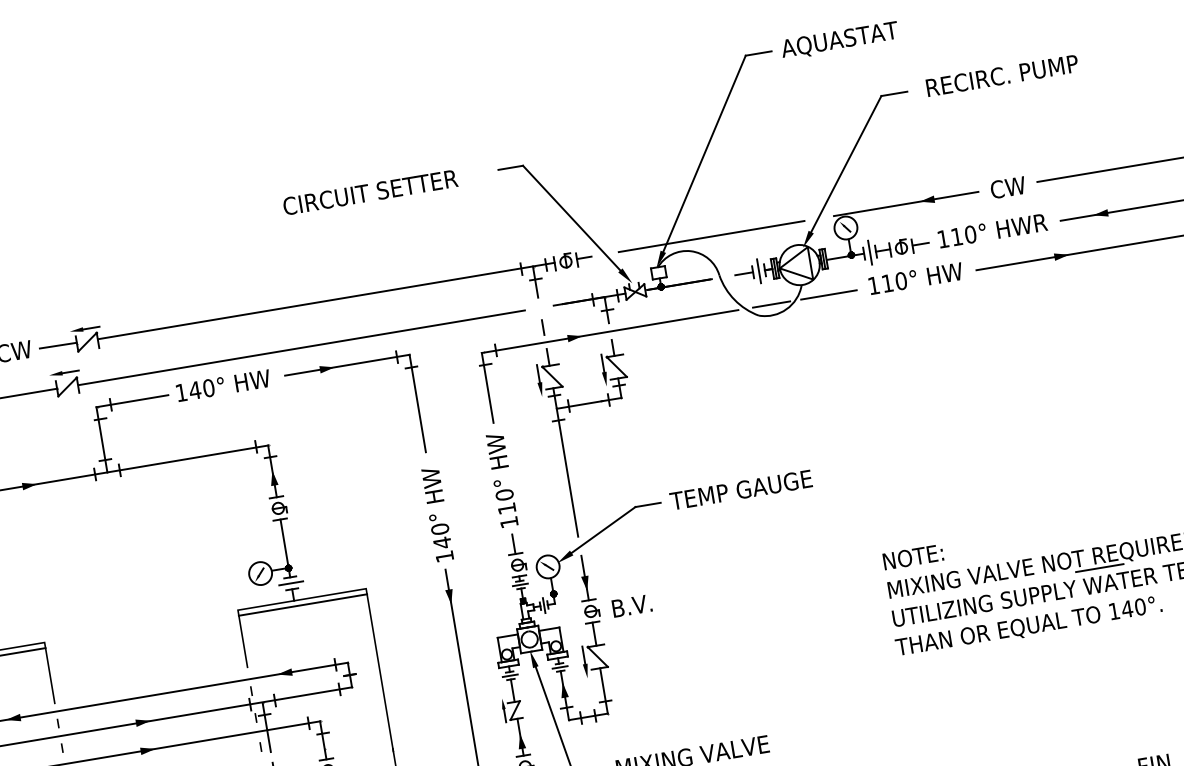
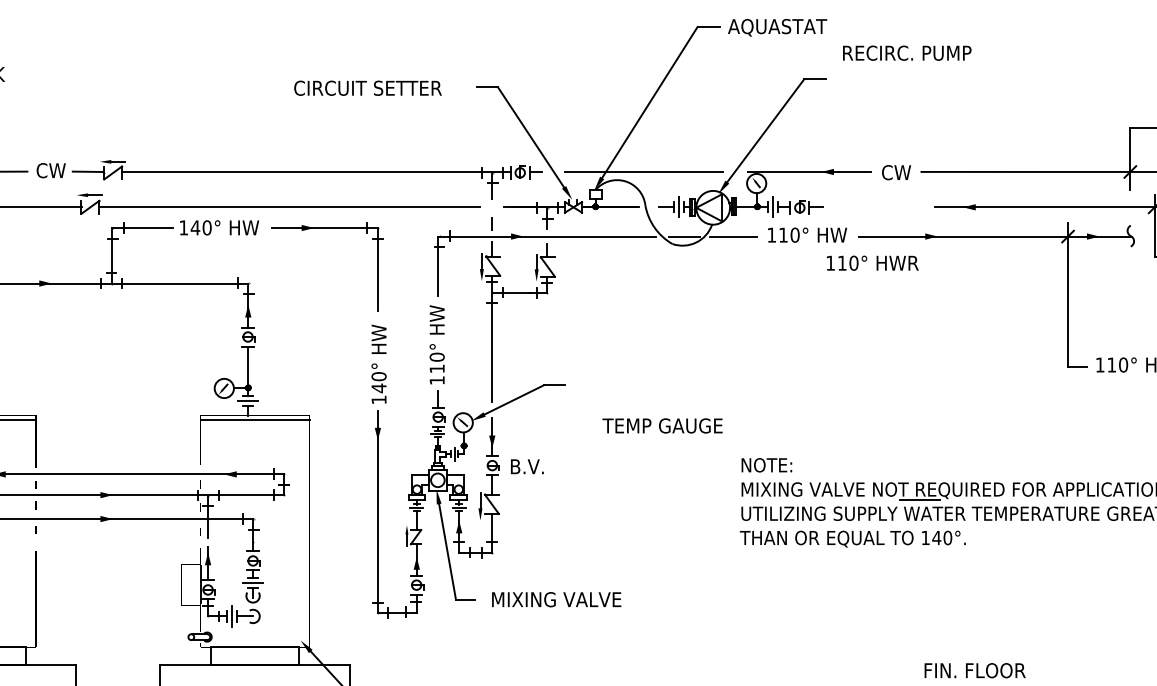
text: (1002, 74) -> (907, 52), moved
text: (992, 230) -> (872, 262), moved
text: (740, 489) -> (662, 425), moved

